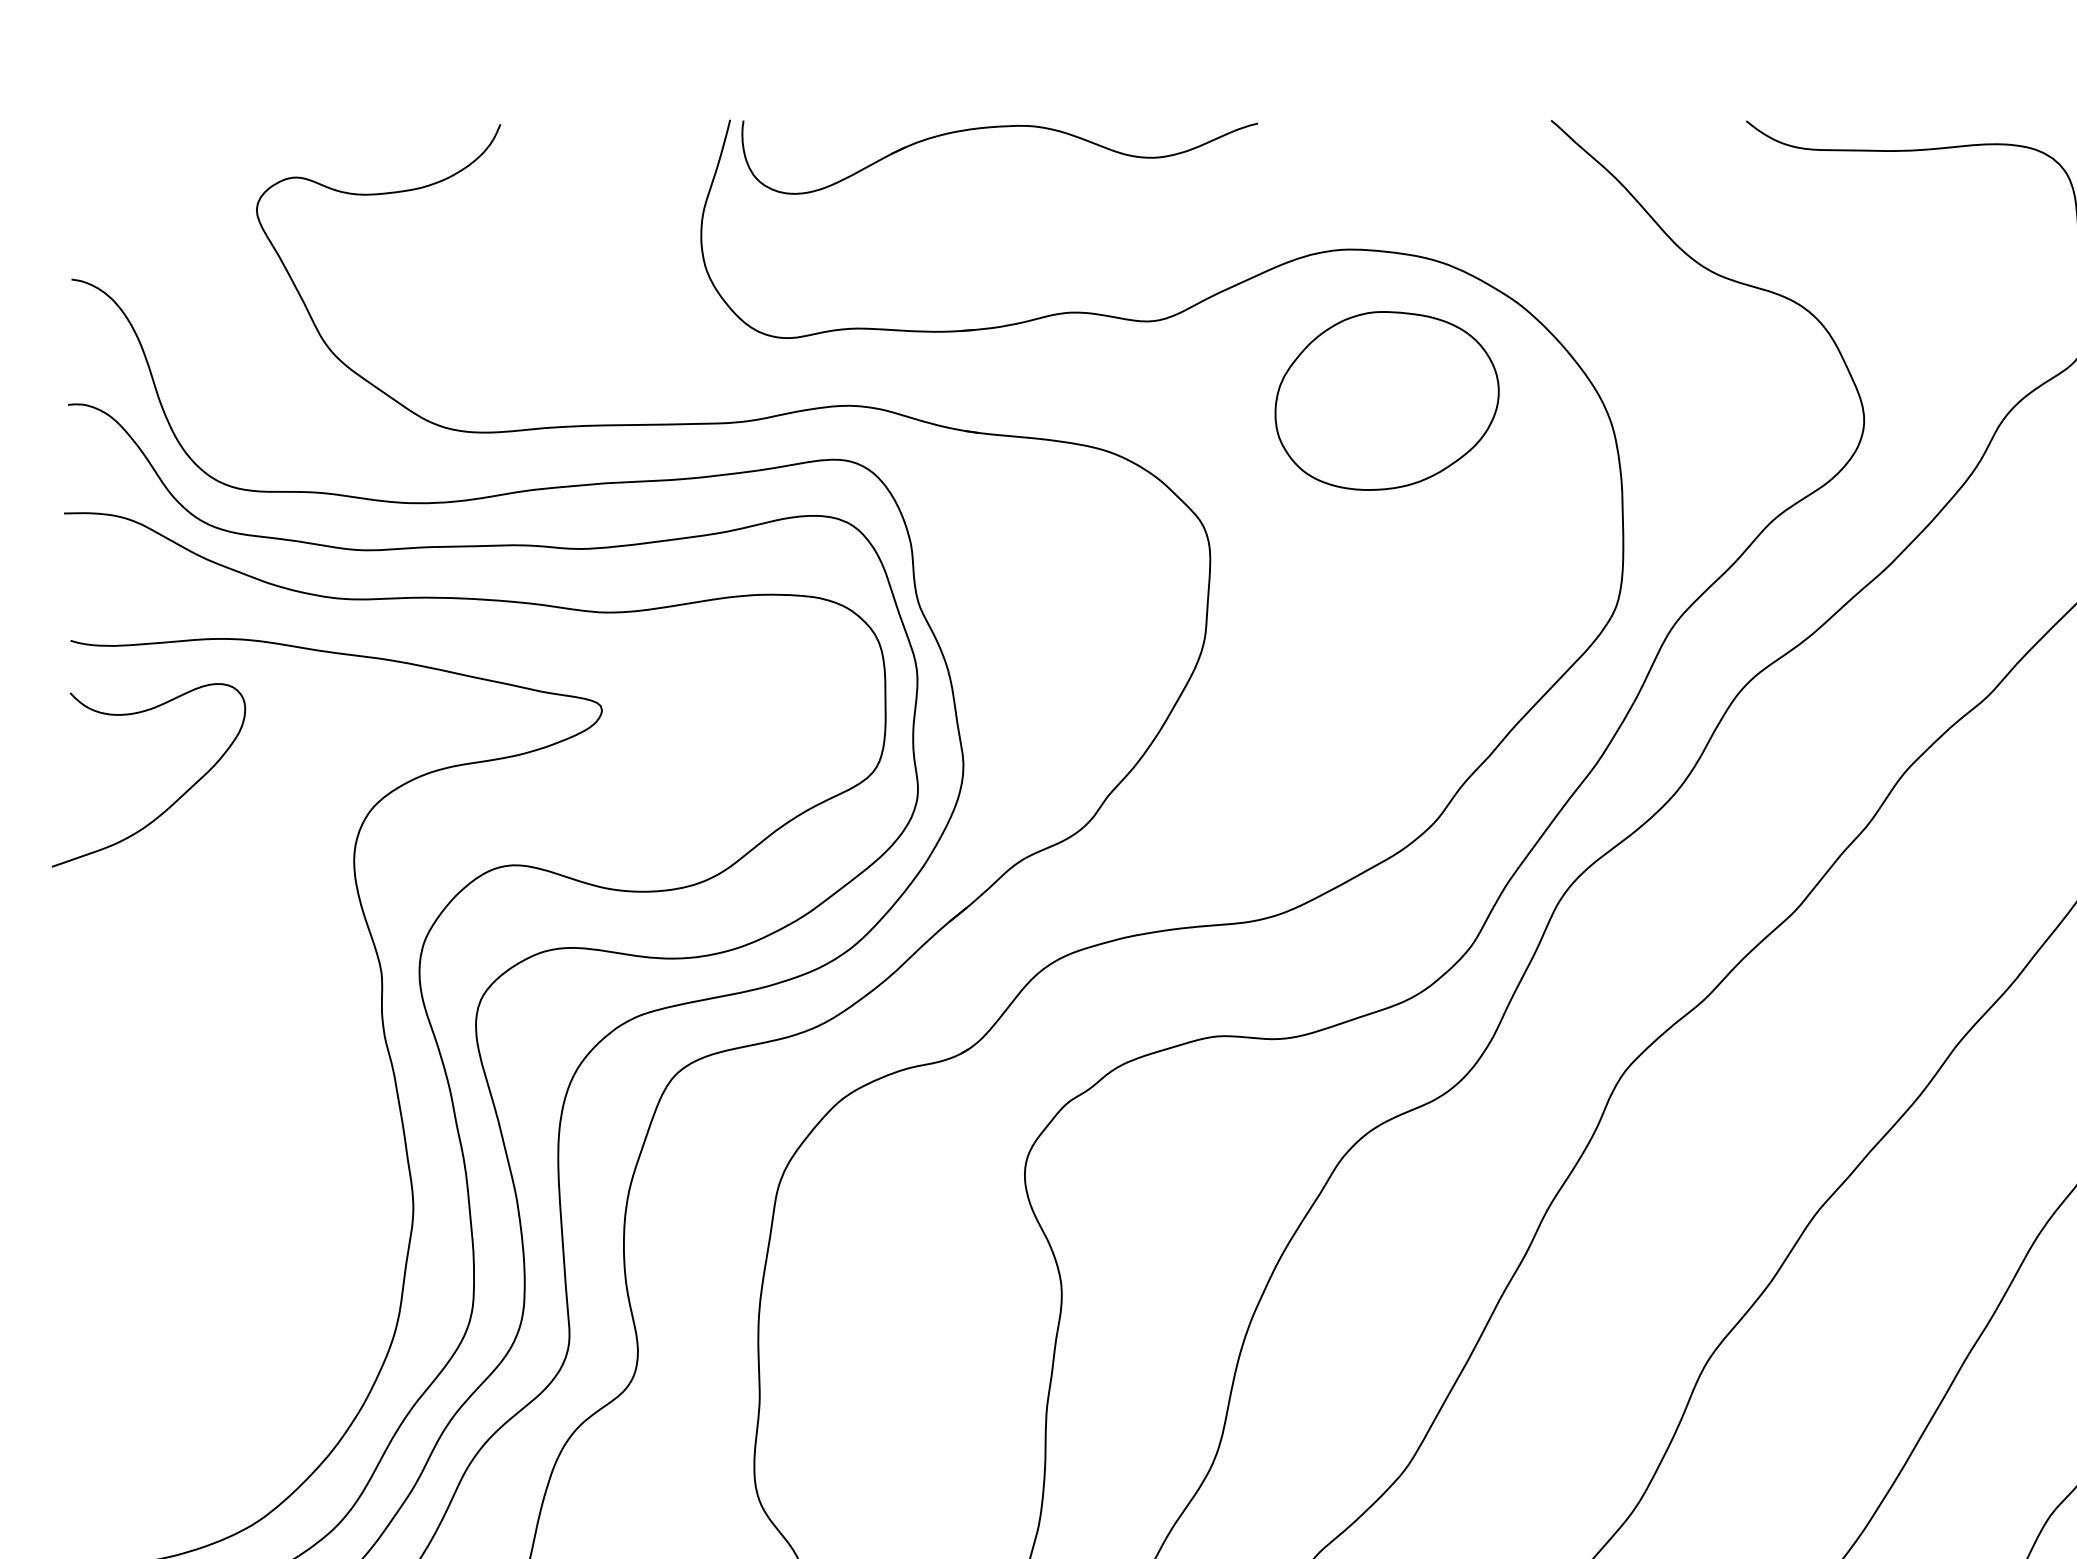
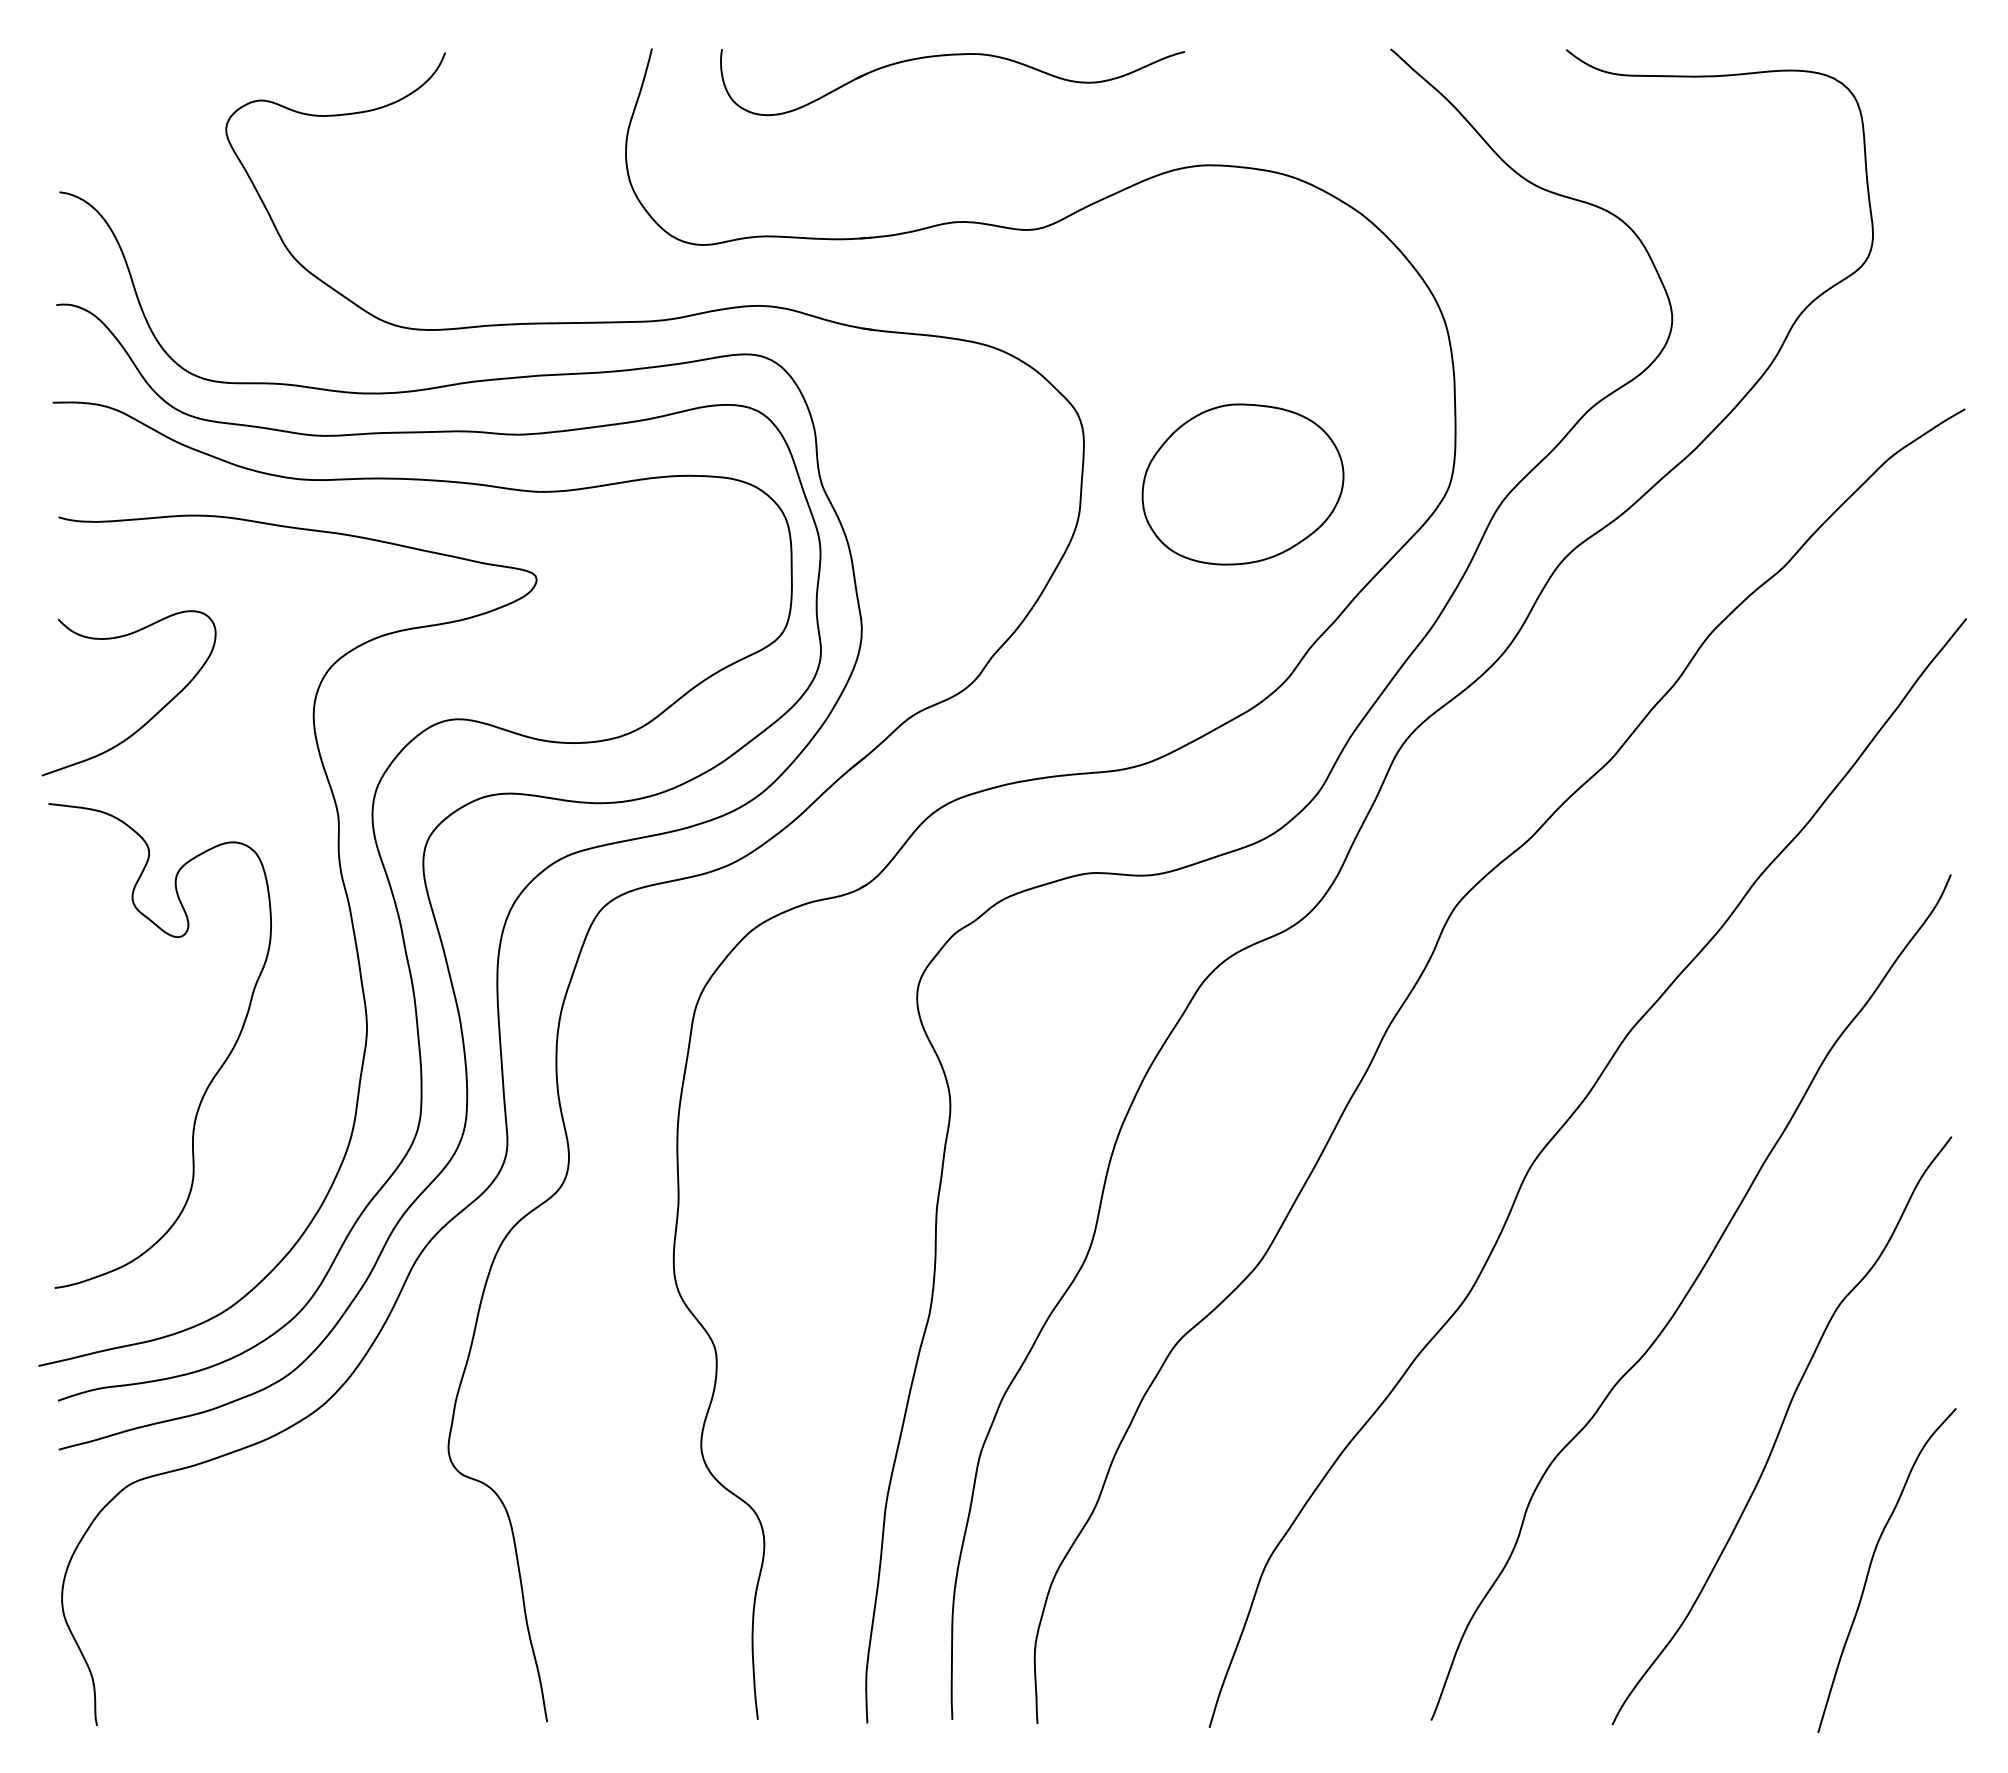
part: (991, 128) -> (945, 56), moved
part: (1386, 400) -> (1242, 484), moved
curve: (174, 801) -> (152, 716), moved
curve: (241, 1263) -> (212, 1077), added

